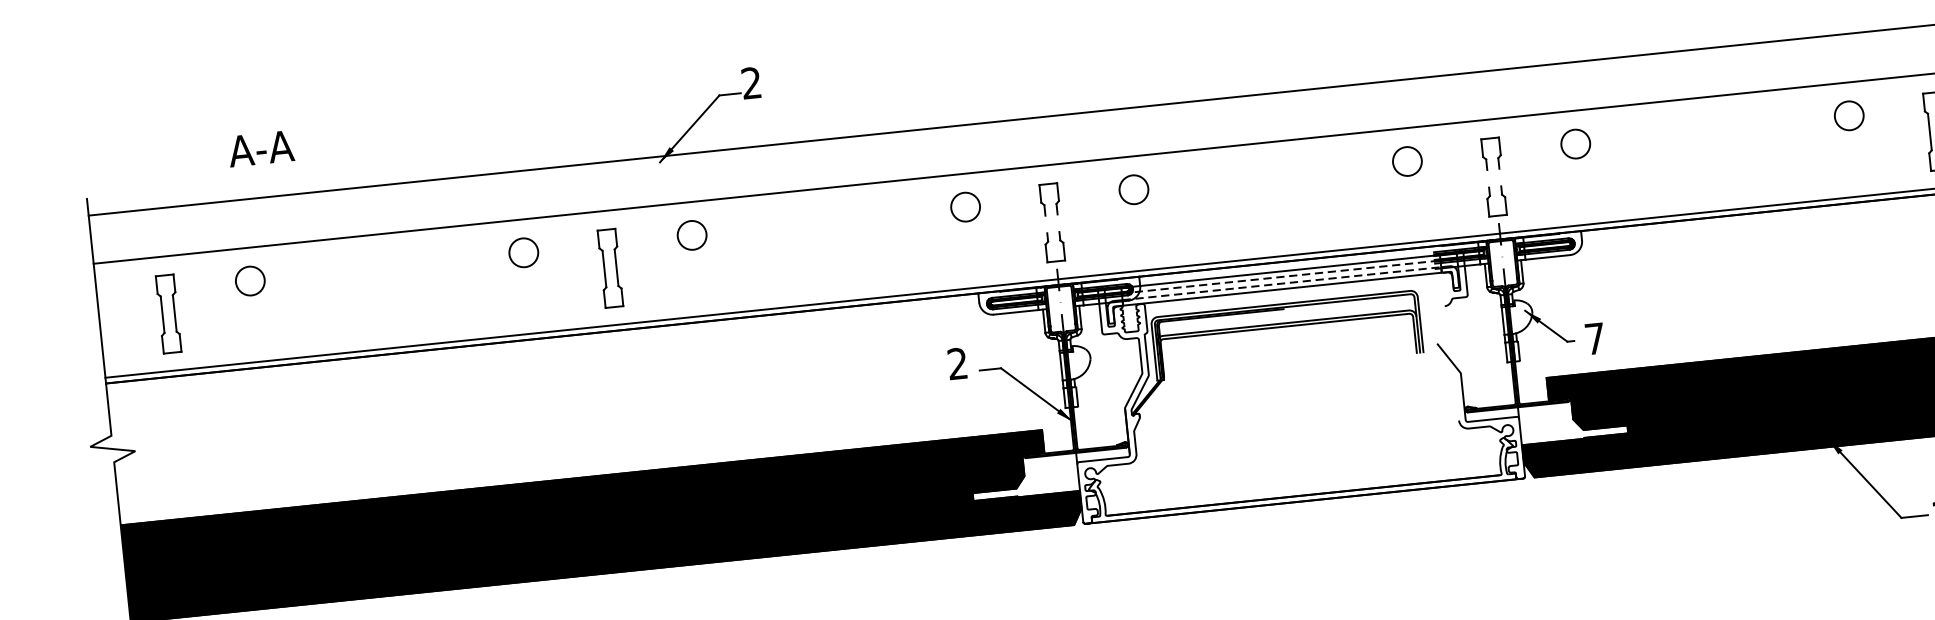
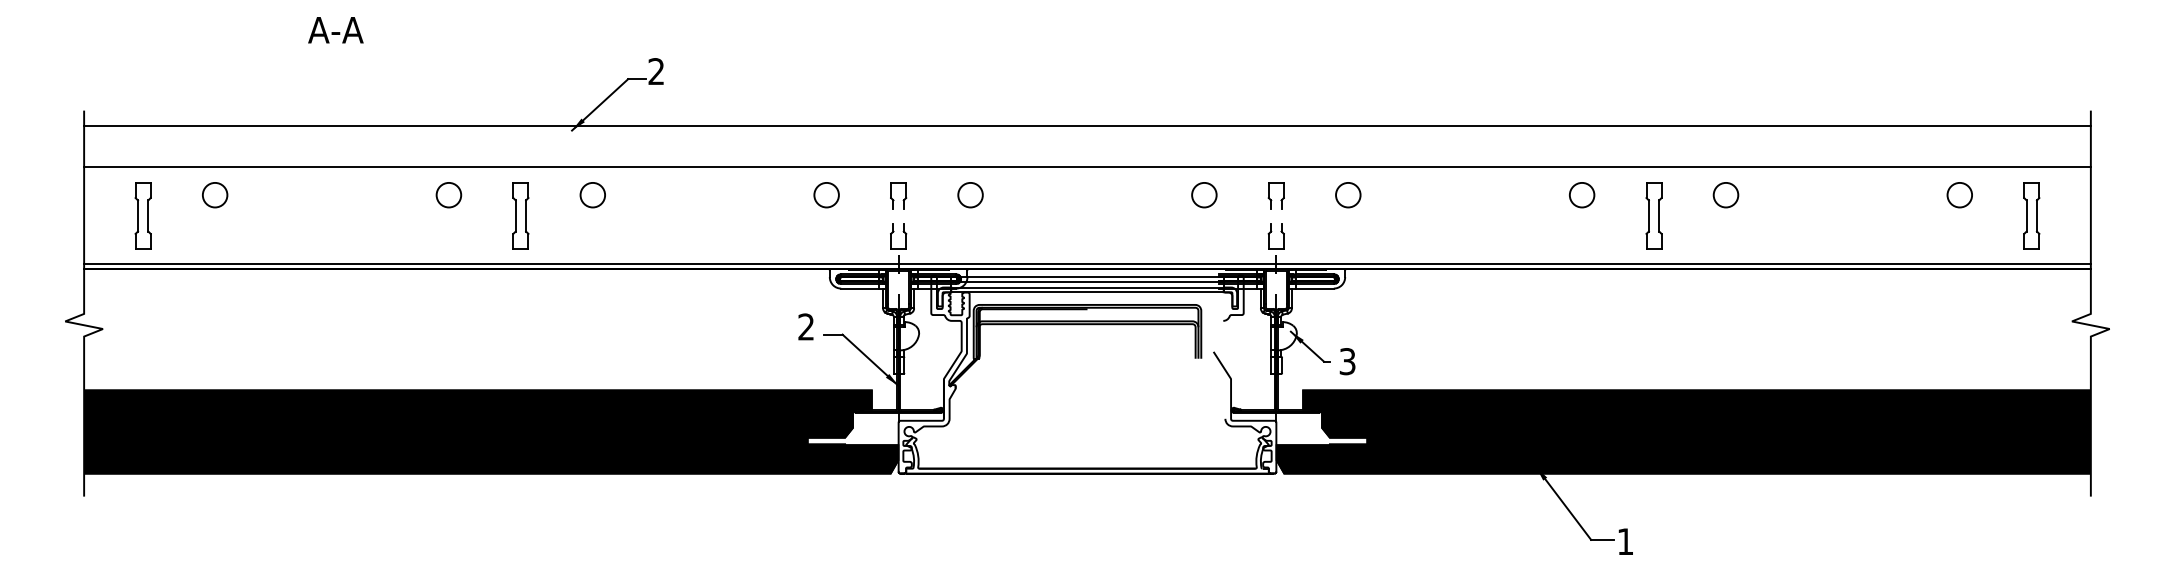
text: (260, 149) -> (335, 30), moved
line: (1282, 276) -> (1088, 281), dashed -> solid
line: (1283, 283) -> (1088, 287), dashed -> solid
text: (1594, 338) -> (1347, 361), 7 -> 3

